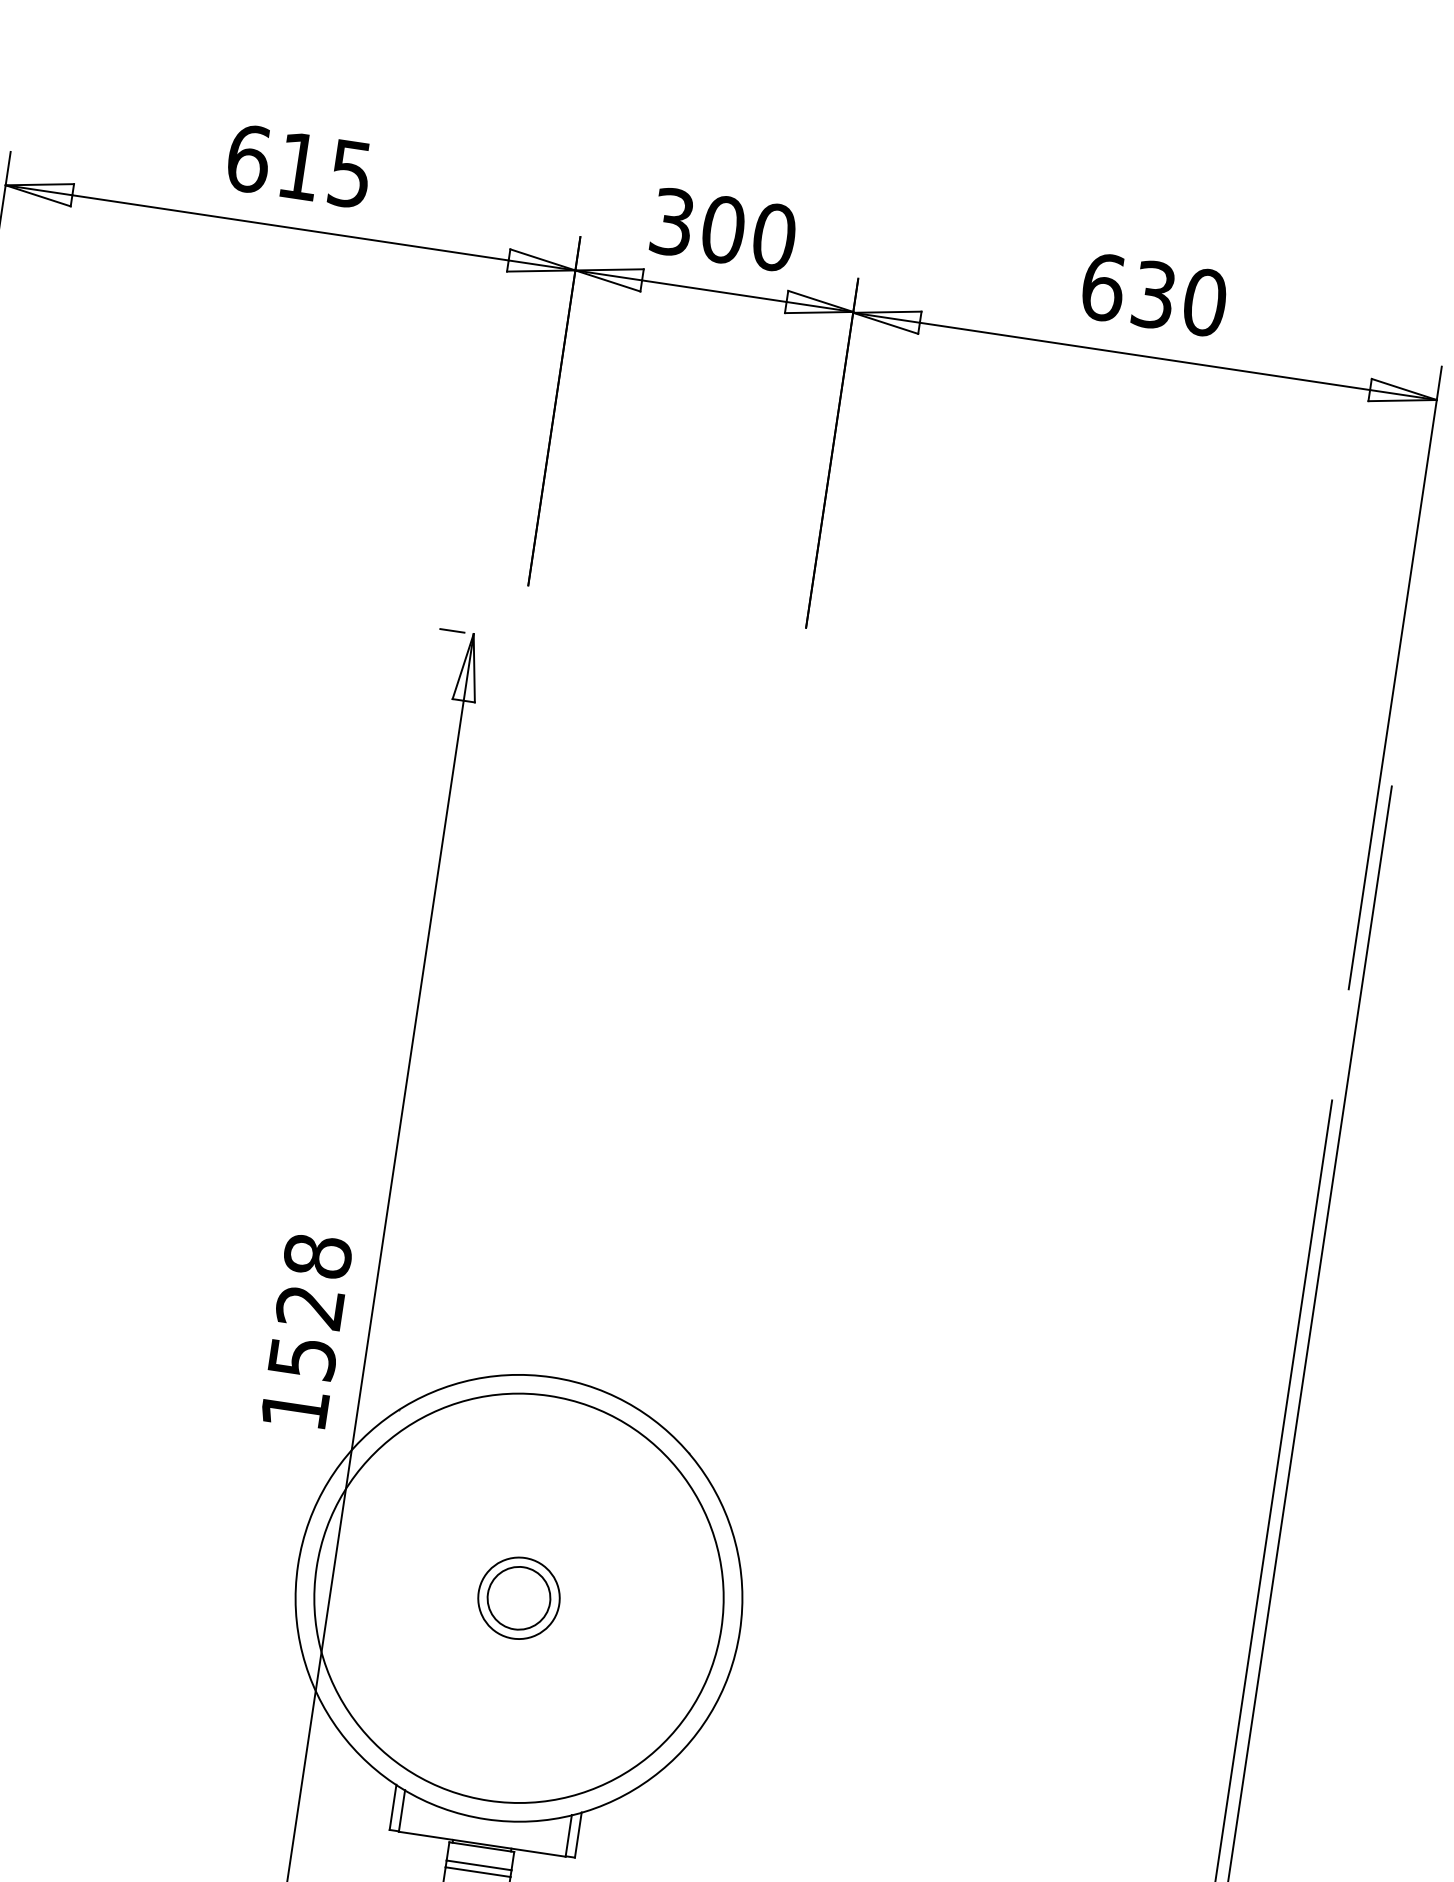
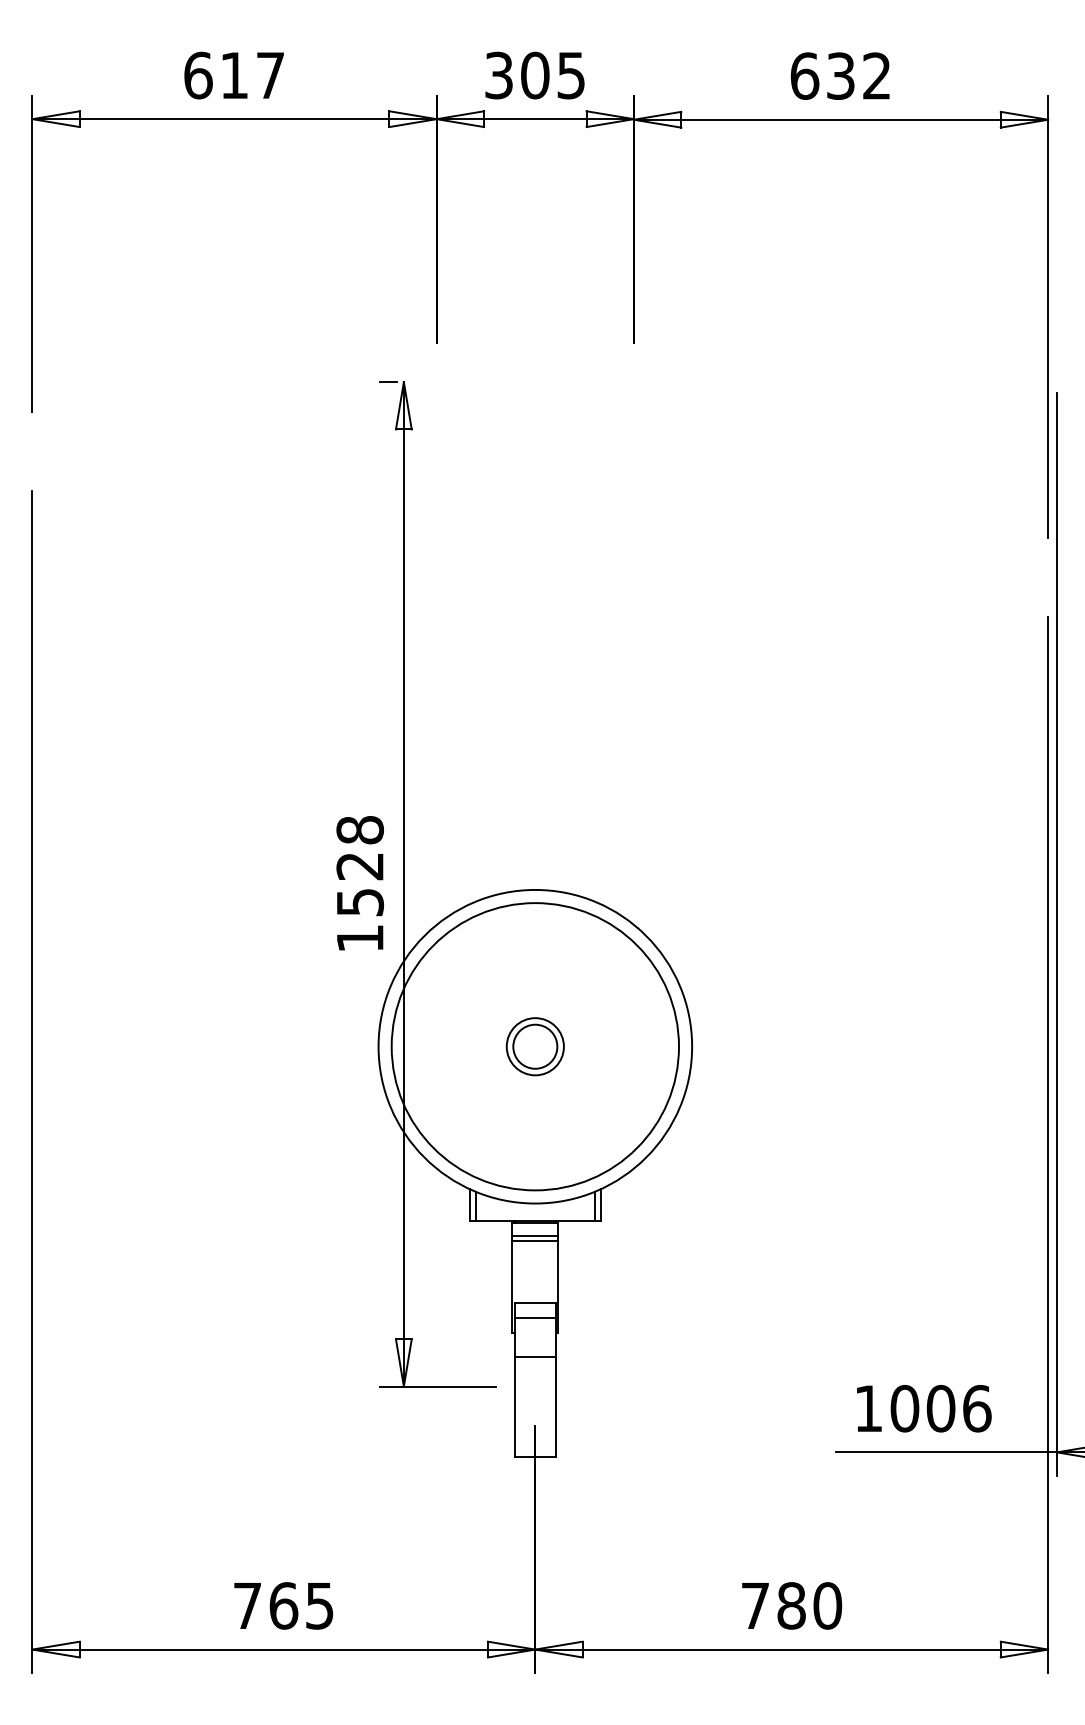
text: (350, 173) -> (270, 75), 615 -> 617
text: (774, 237) -> (571, 75), 300 -> 305
text: (1204, 301) -> (876, 75), 630 -> 632

